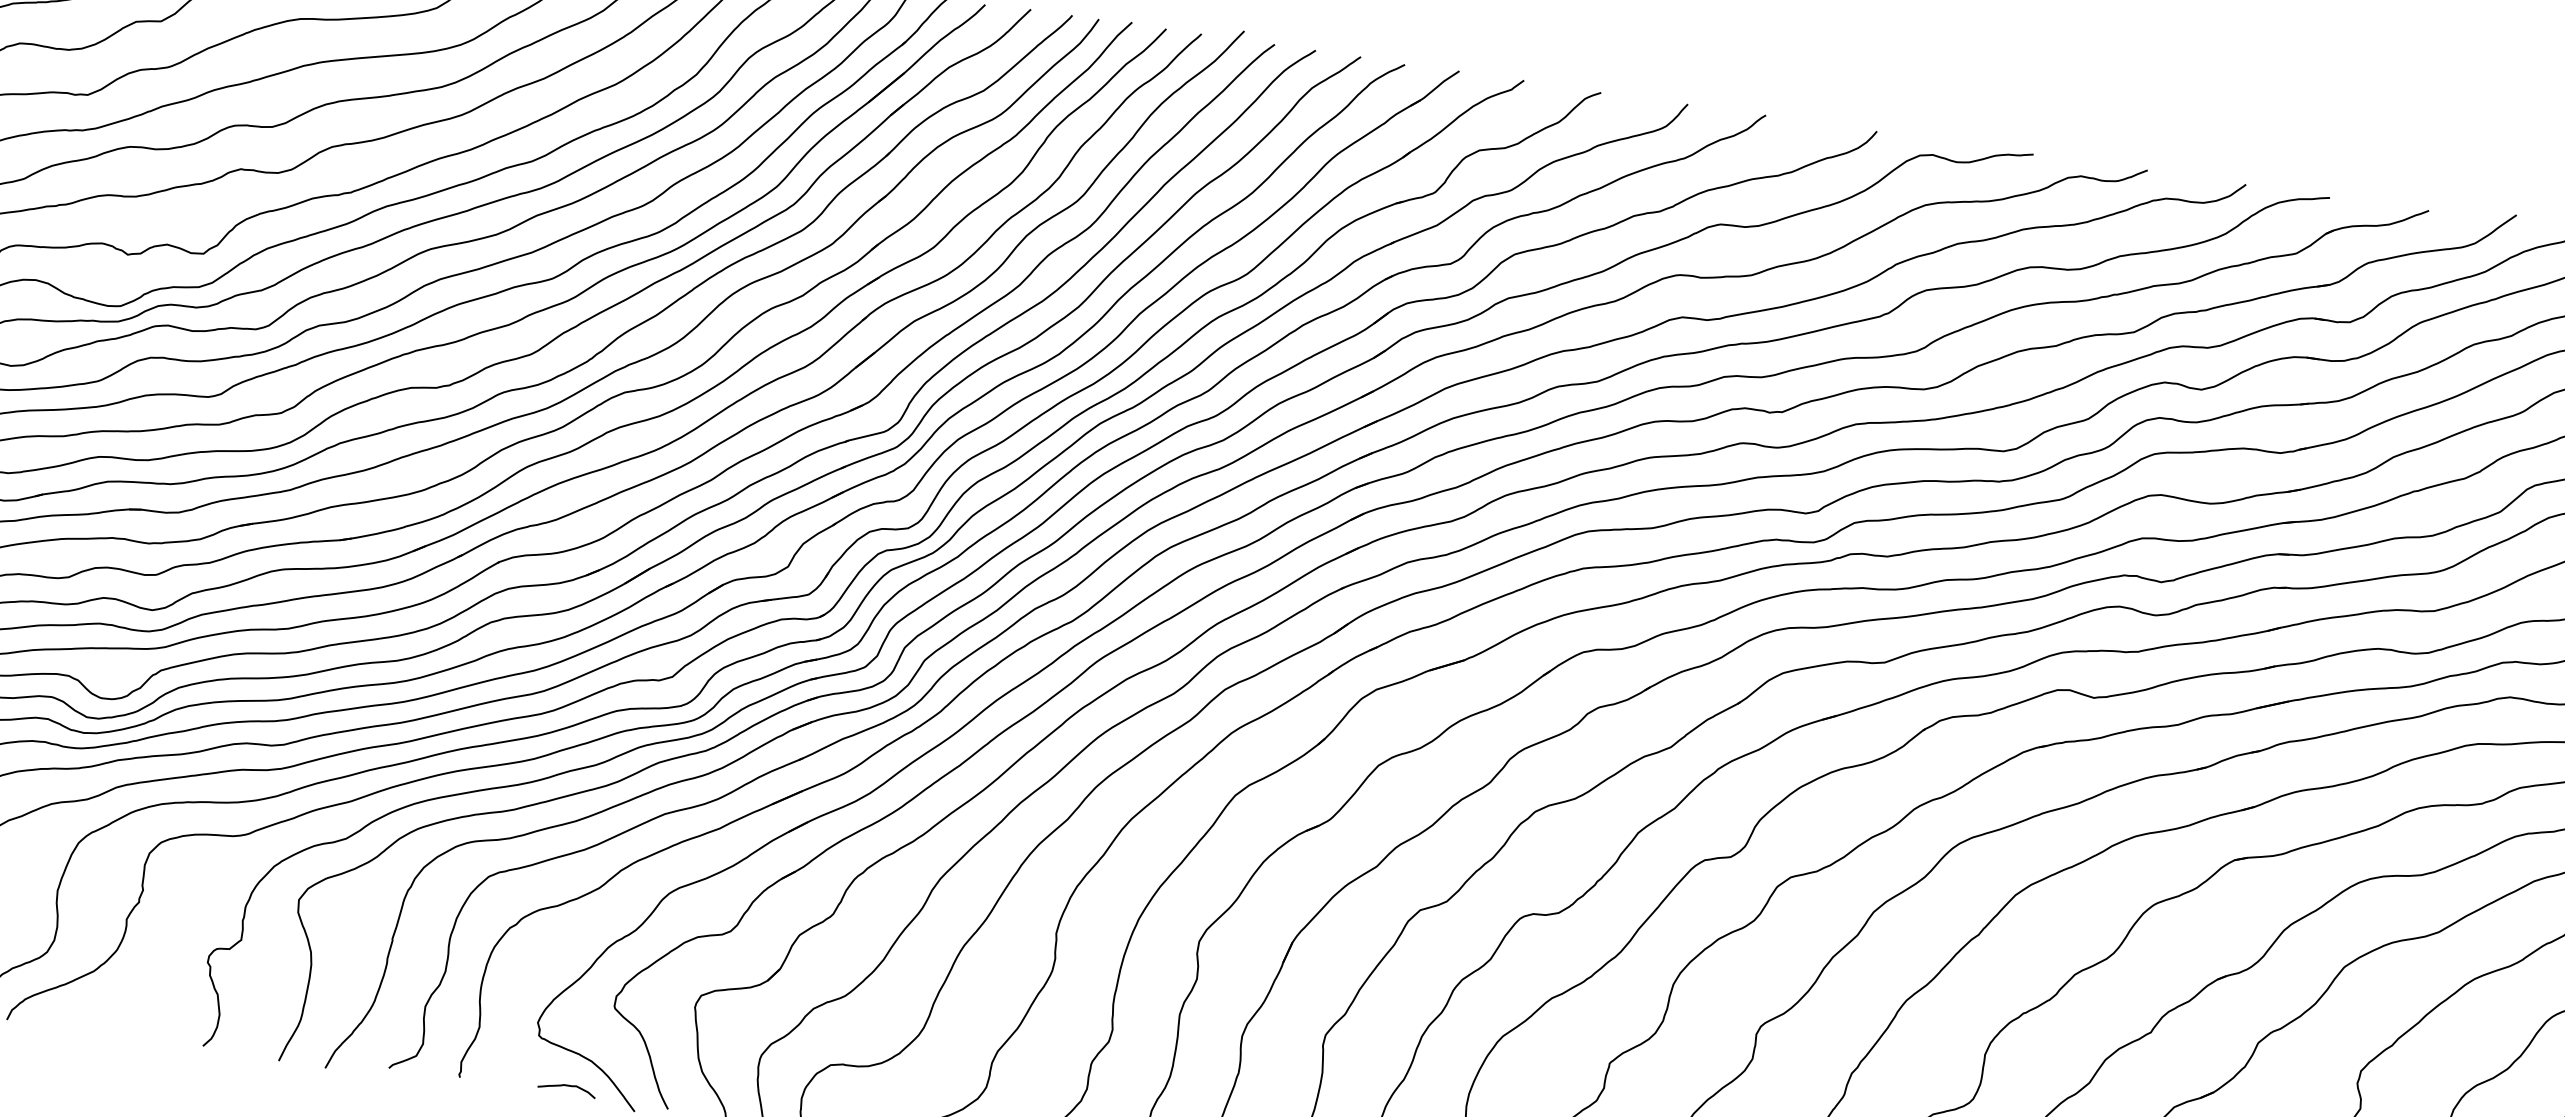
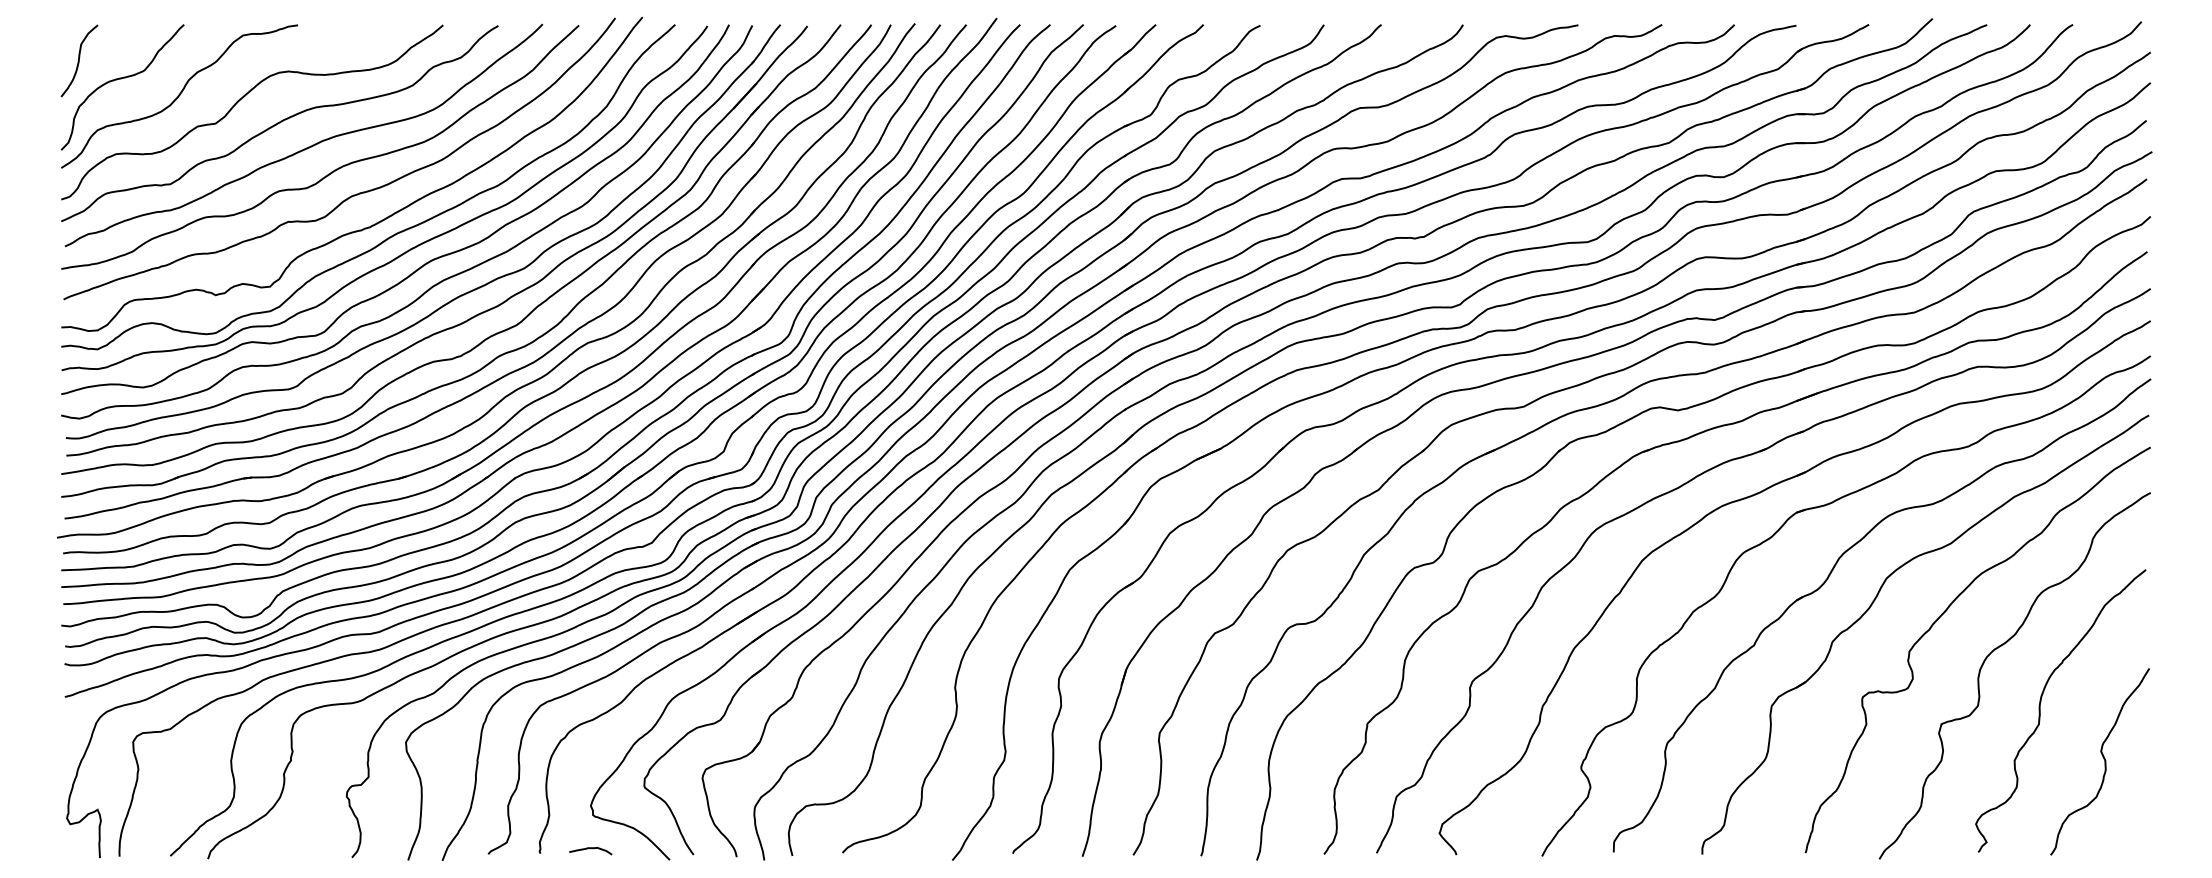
curve: (566, 1087) -> (590, 849), moved

